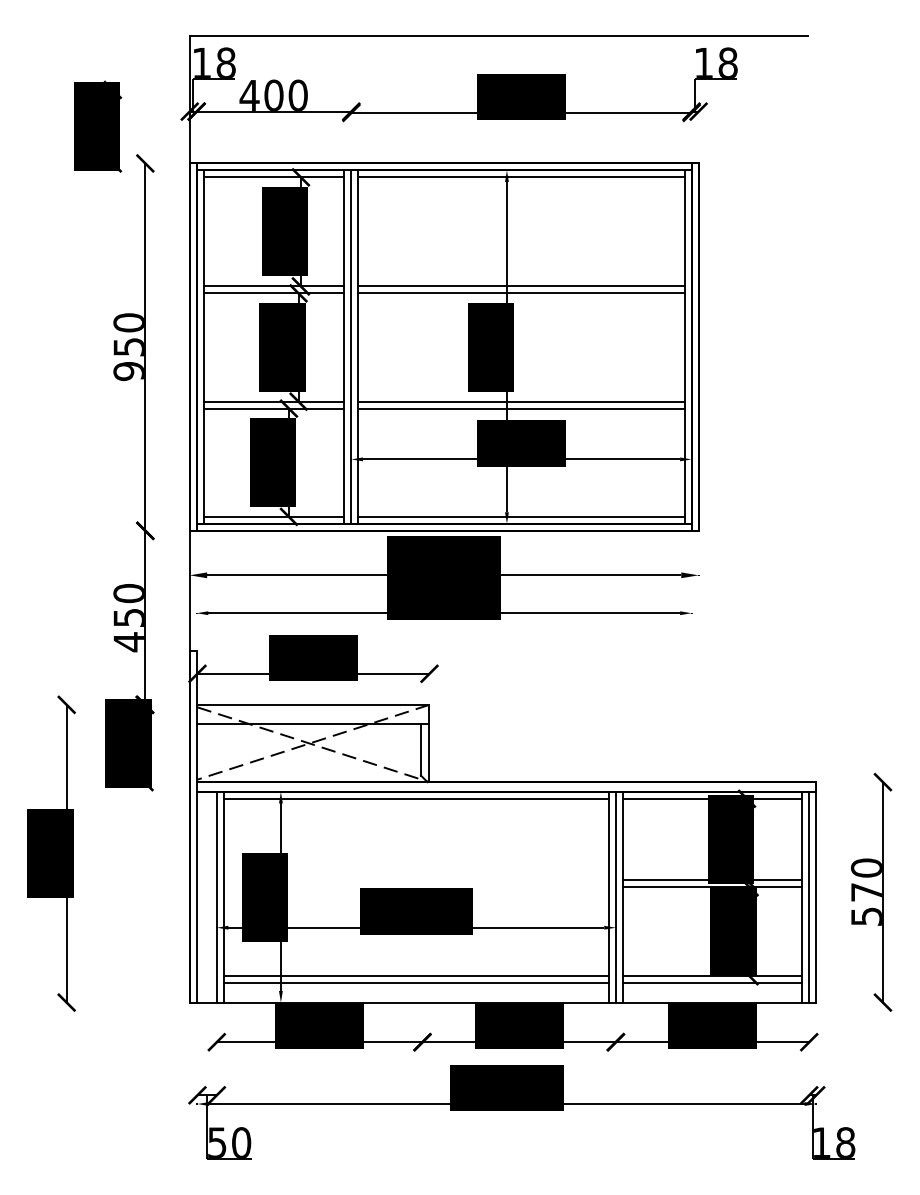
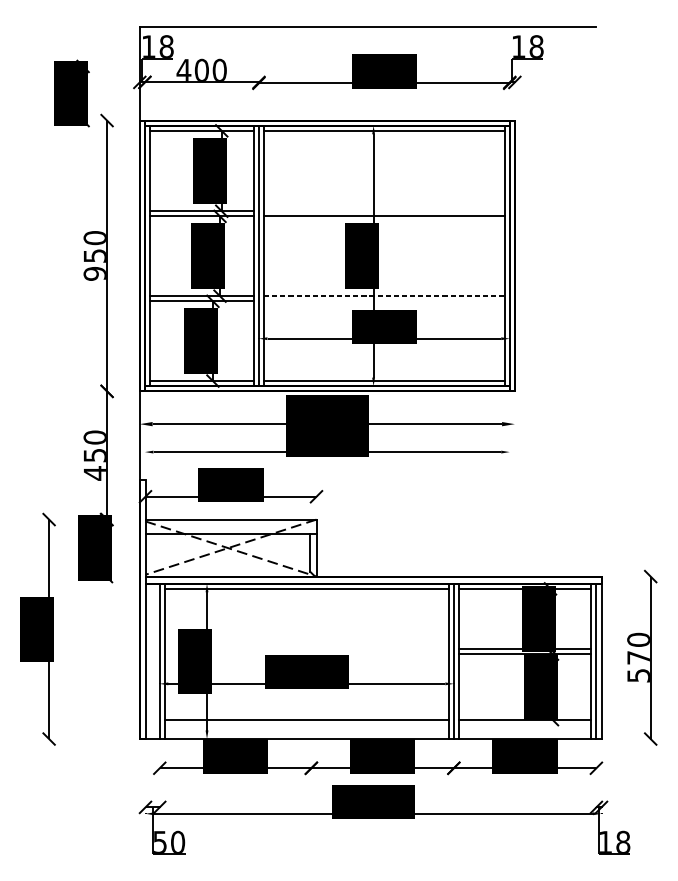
line: (521, 286) -> (384, 211), removed
line: (522, 401) -> (385, 296), solid -> dashed
line: (521, 408) -> (384, 301), removed
line: (415, 983) -> (306, 724), removed
line: (712, 983) -> (525, 724), removed

